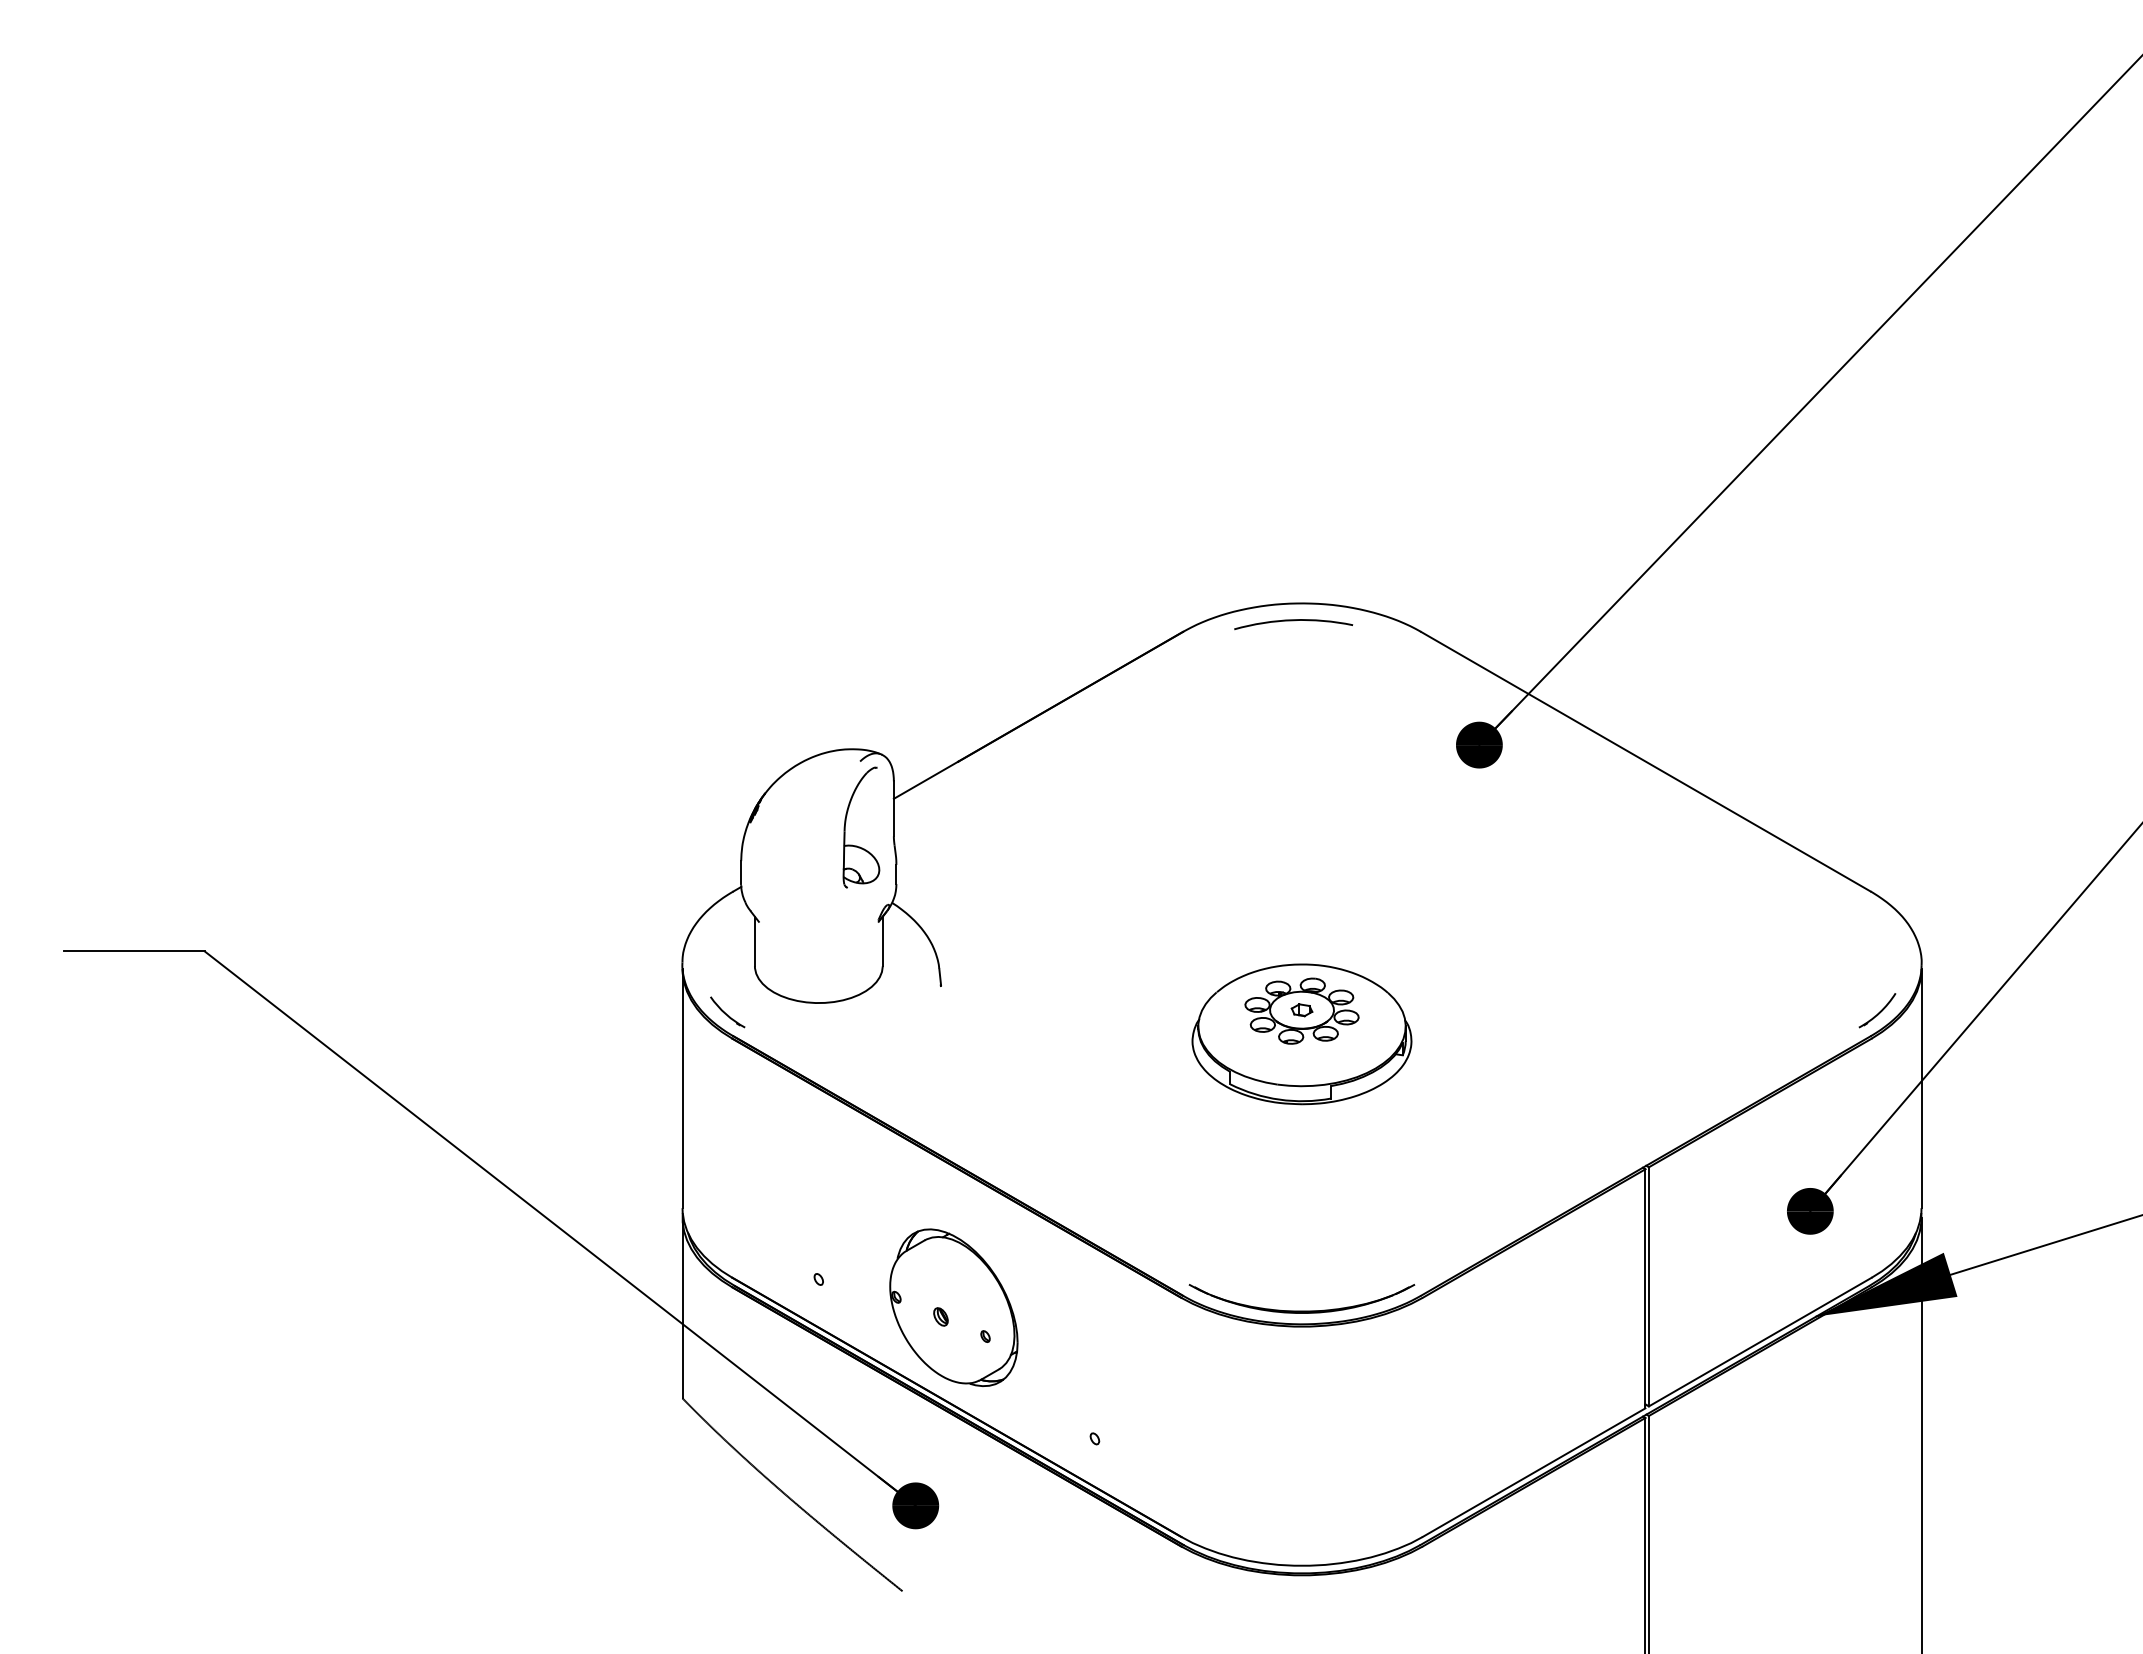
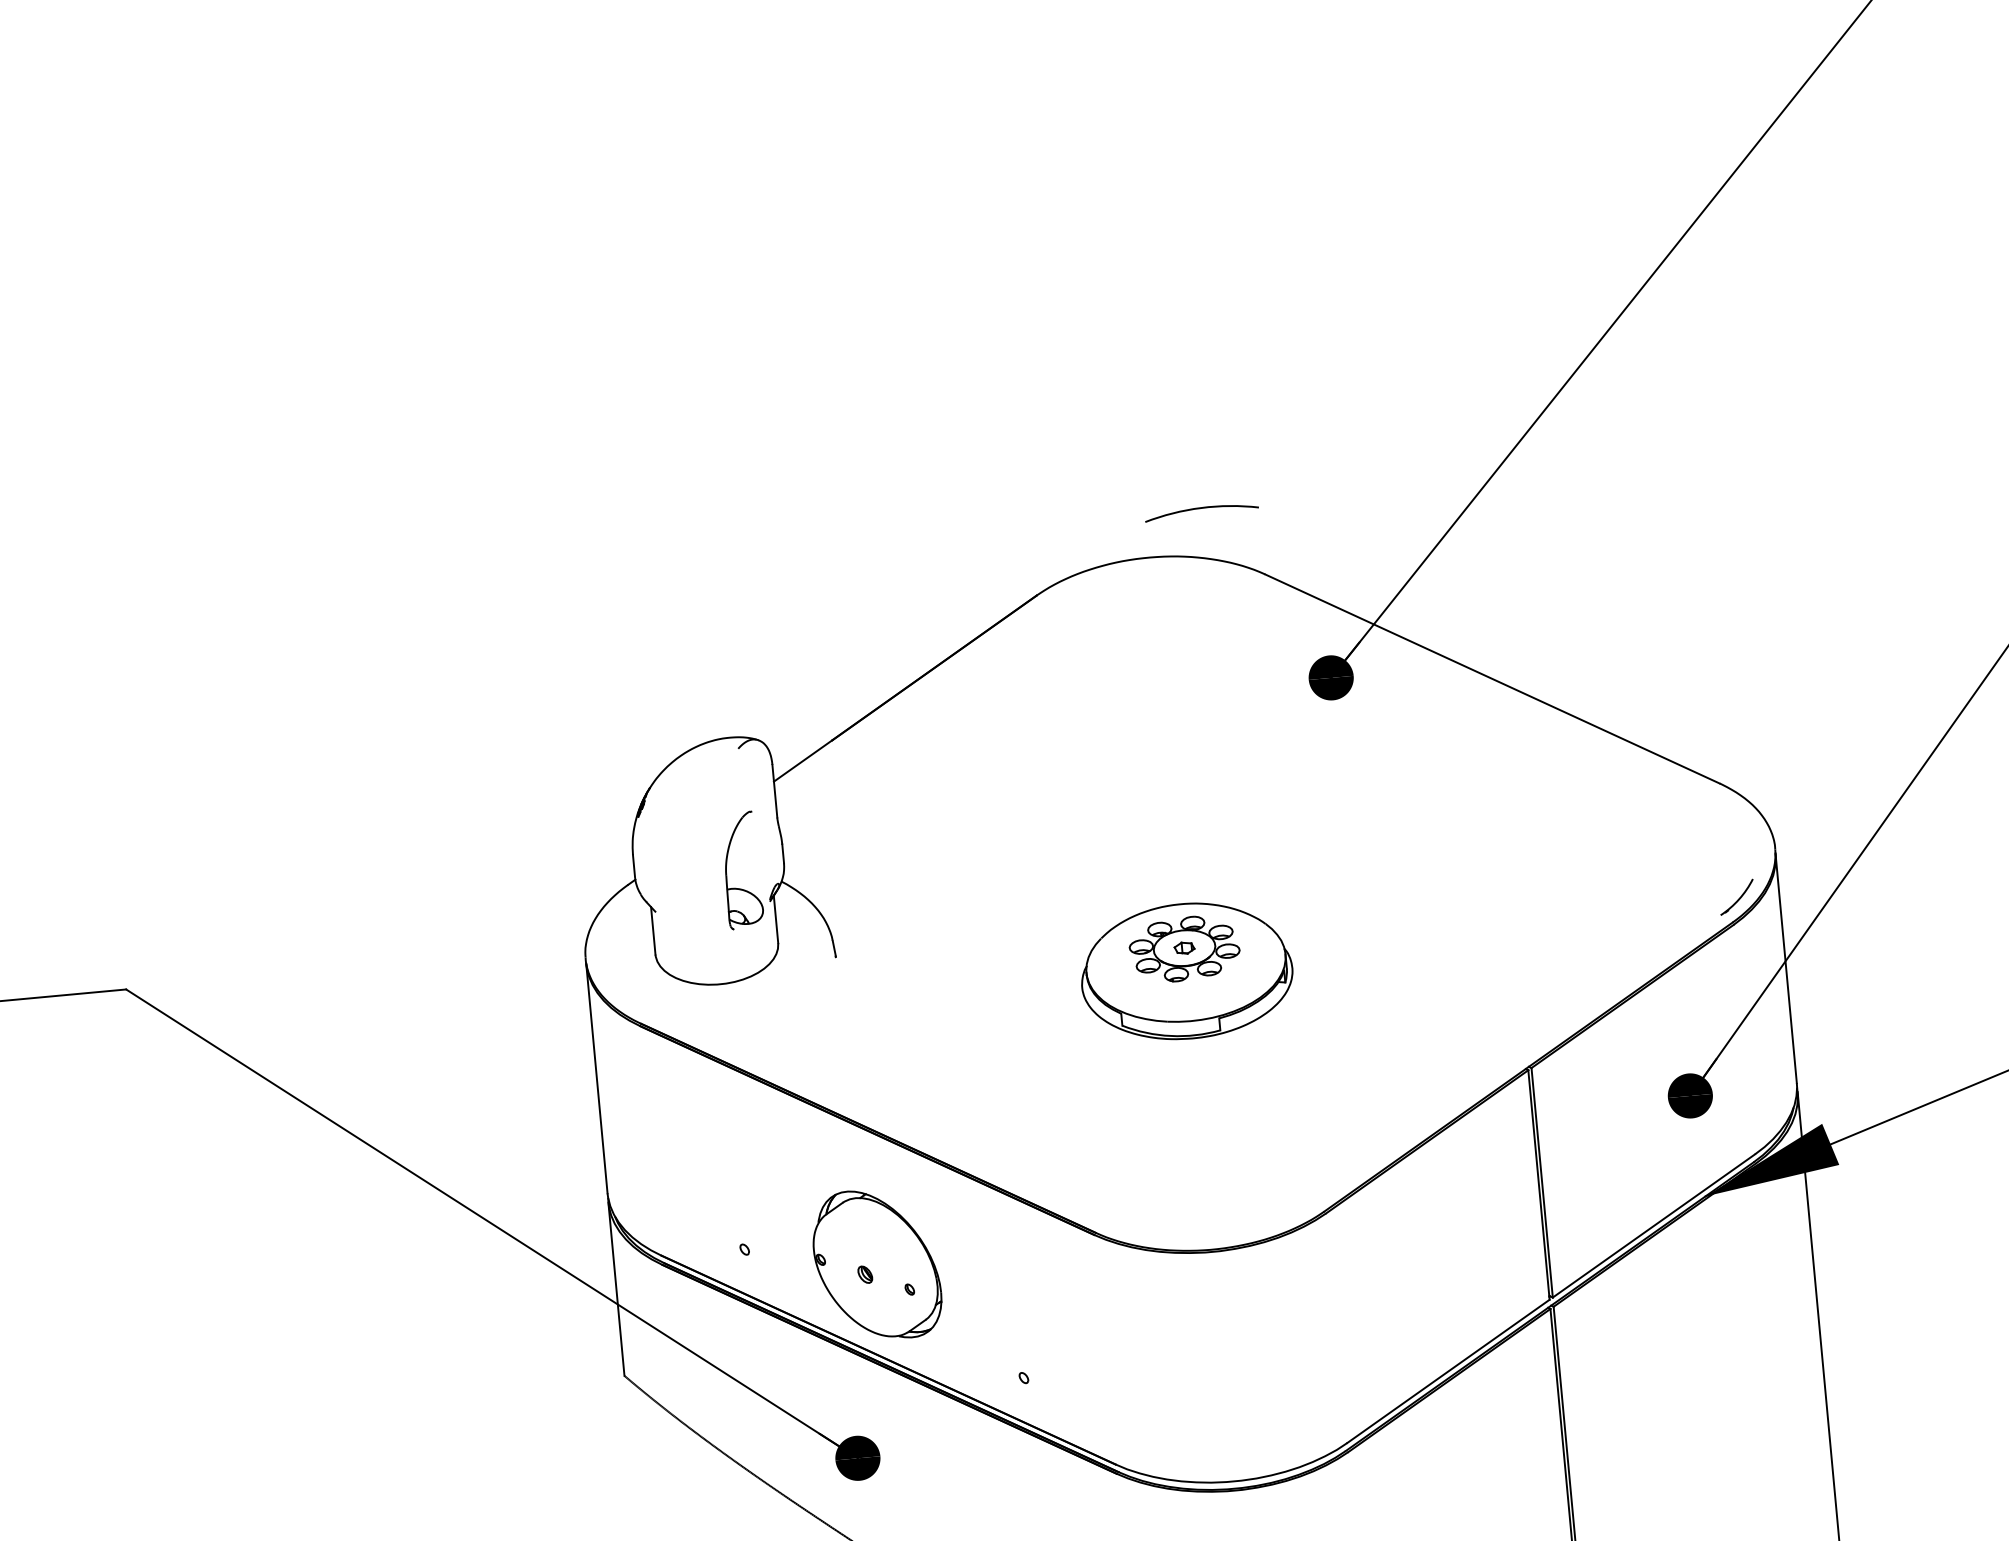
arc: (1293, 621) -> (1201, 509), moved
part: (846, 822) -> (727, 866), moved
part: (727, 1012) -> (633, 1001), removed
part: (1301, 1310) -> (1210, 1236), removed

